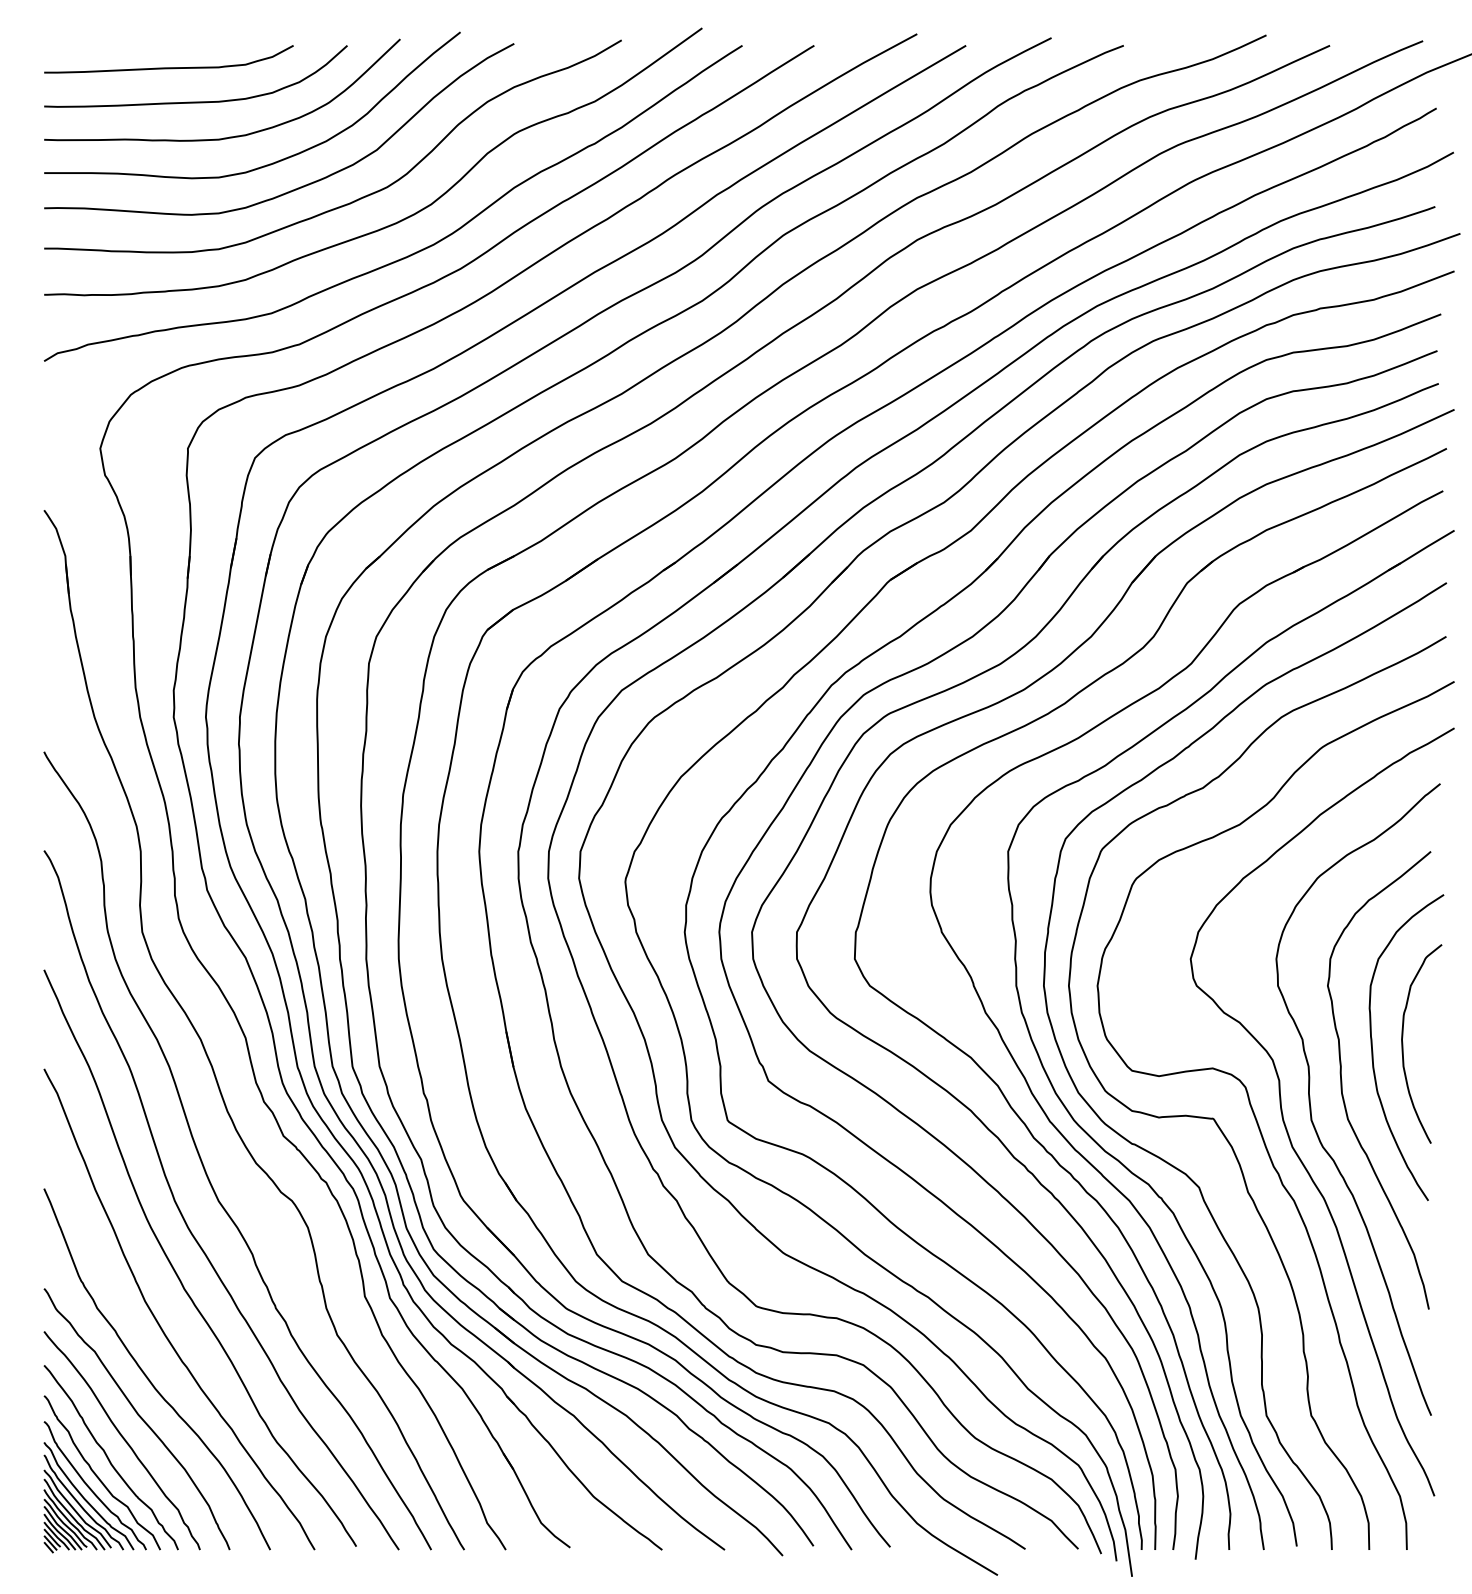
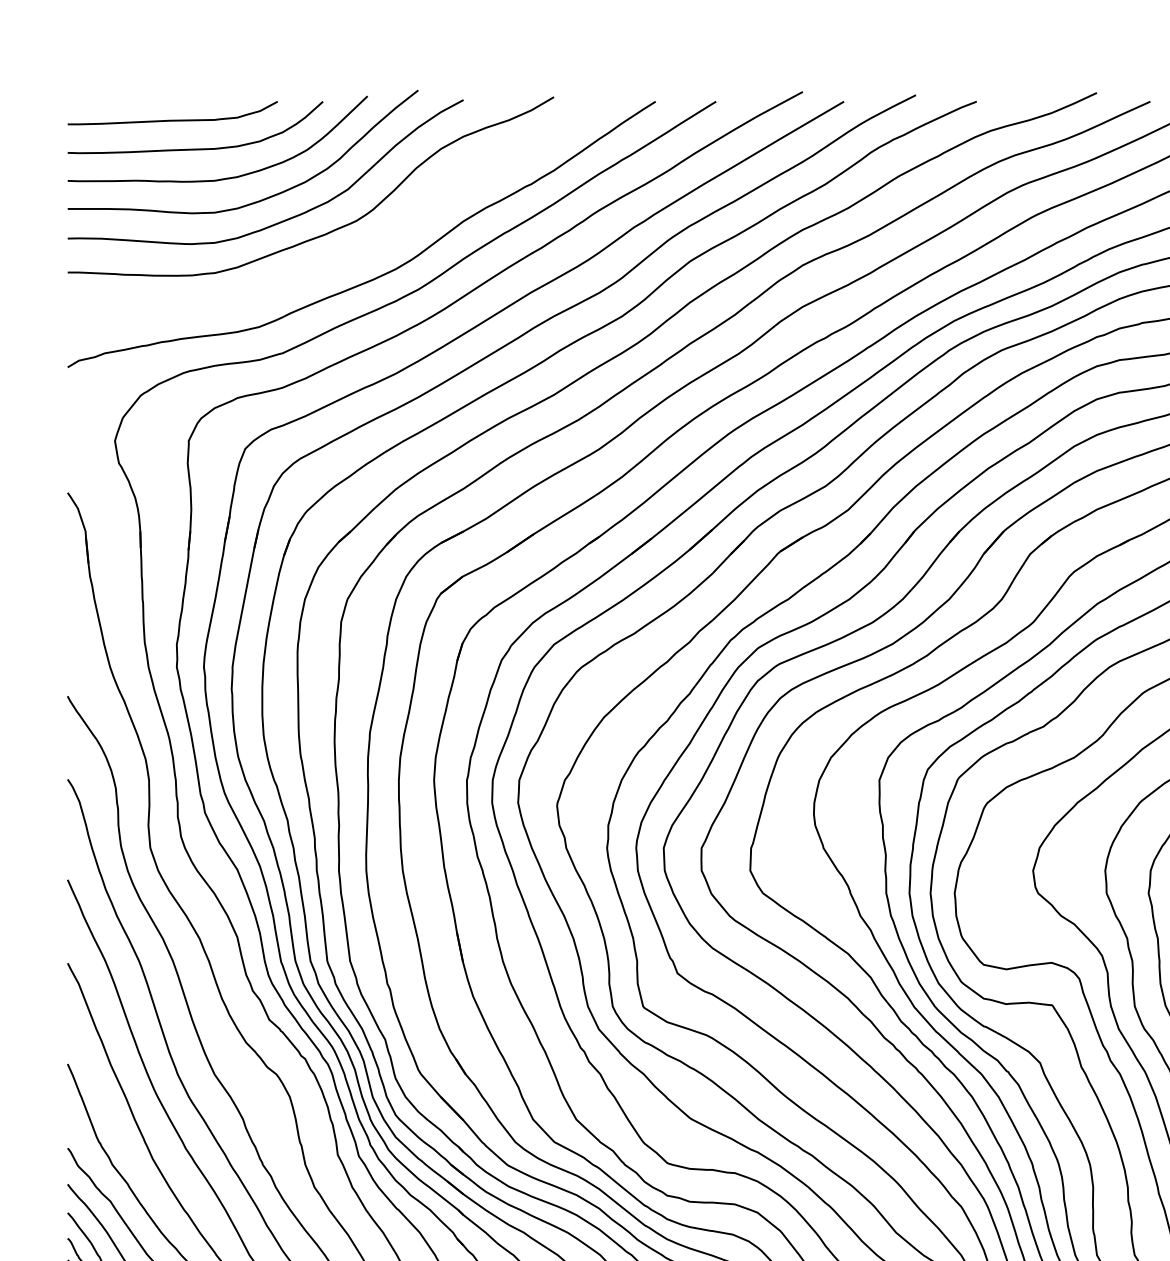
curve: (401, 219) -> (368, 248), removed

